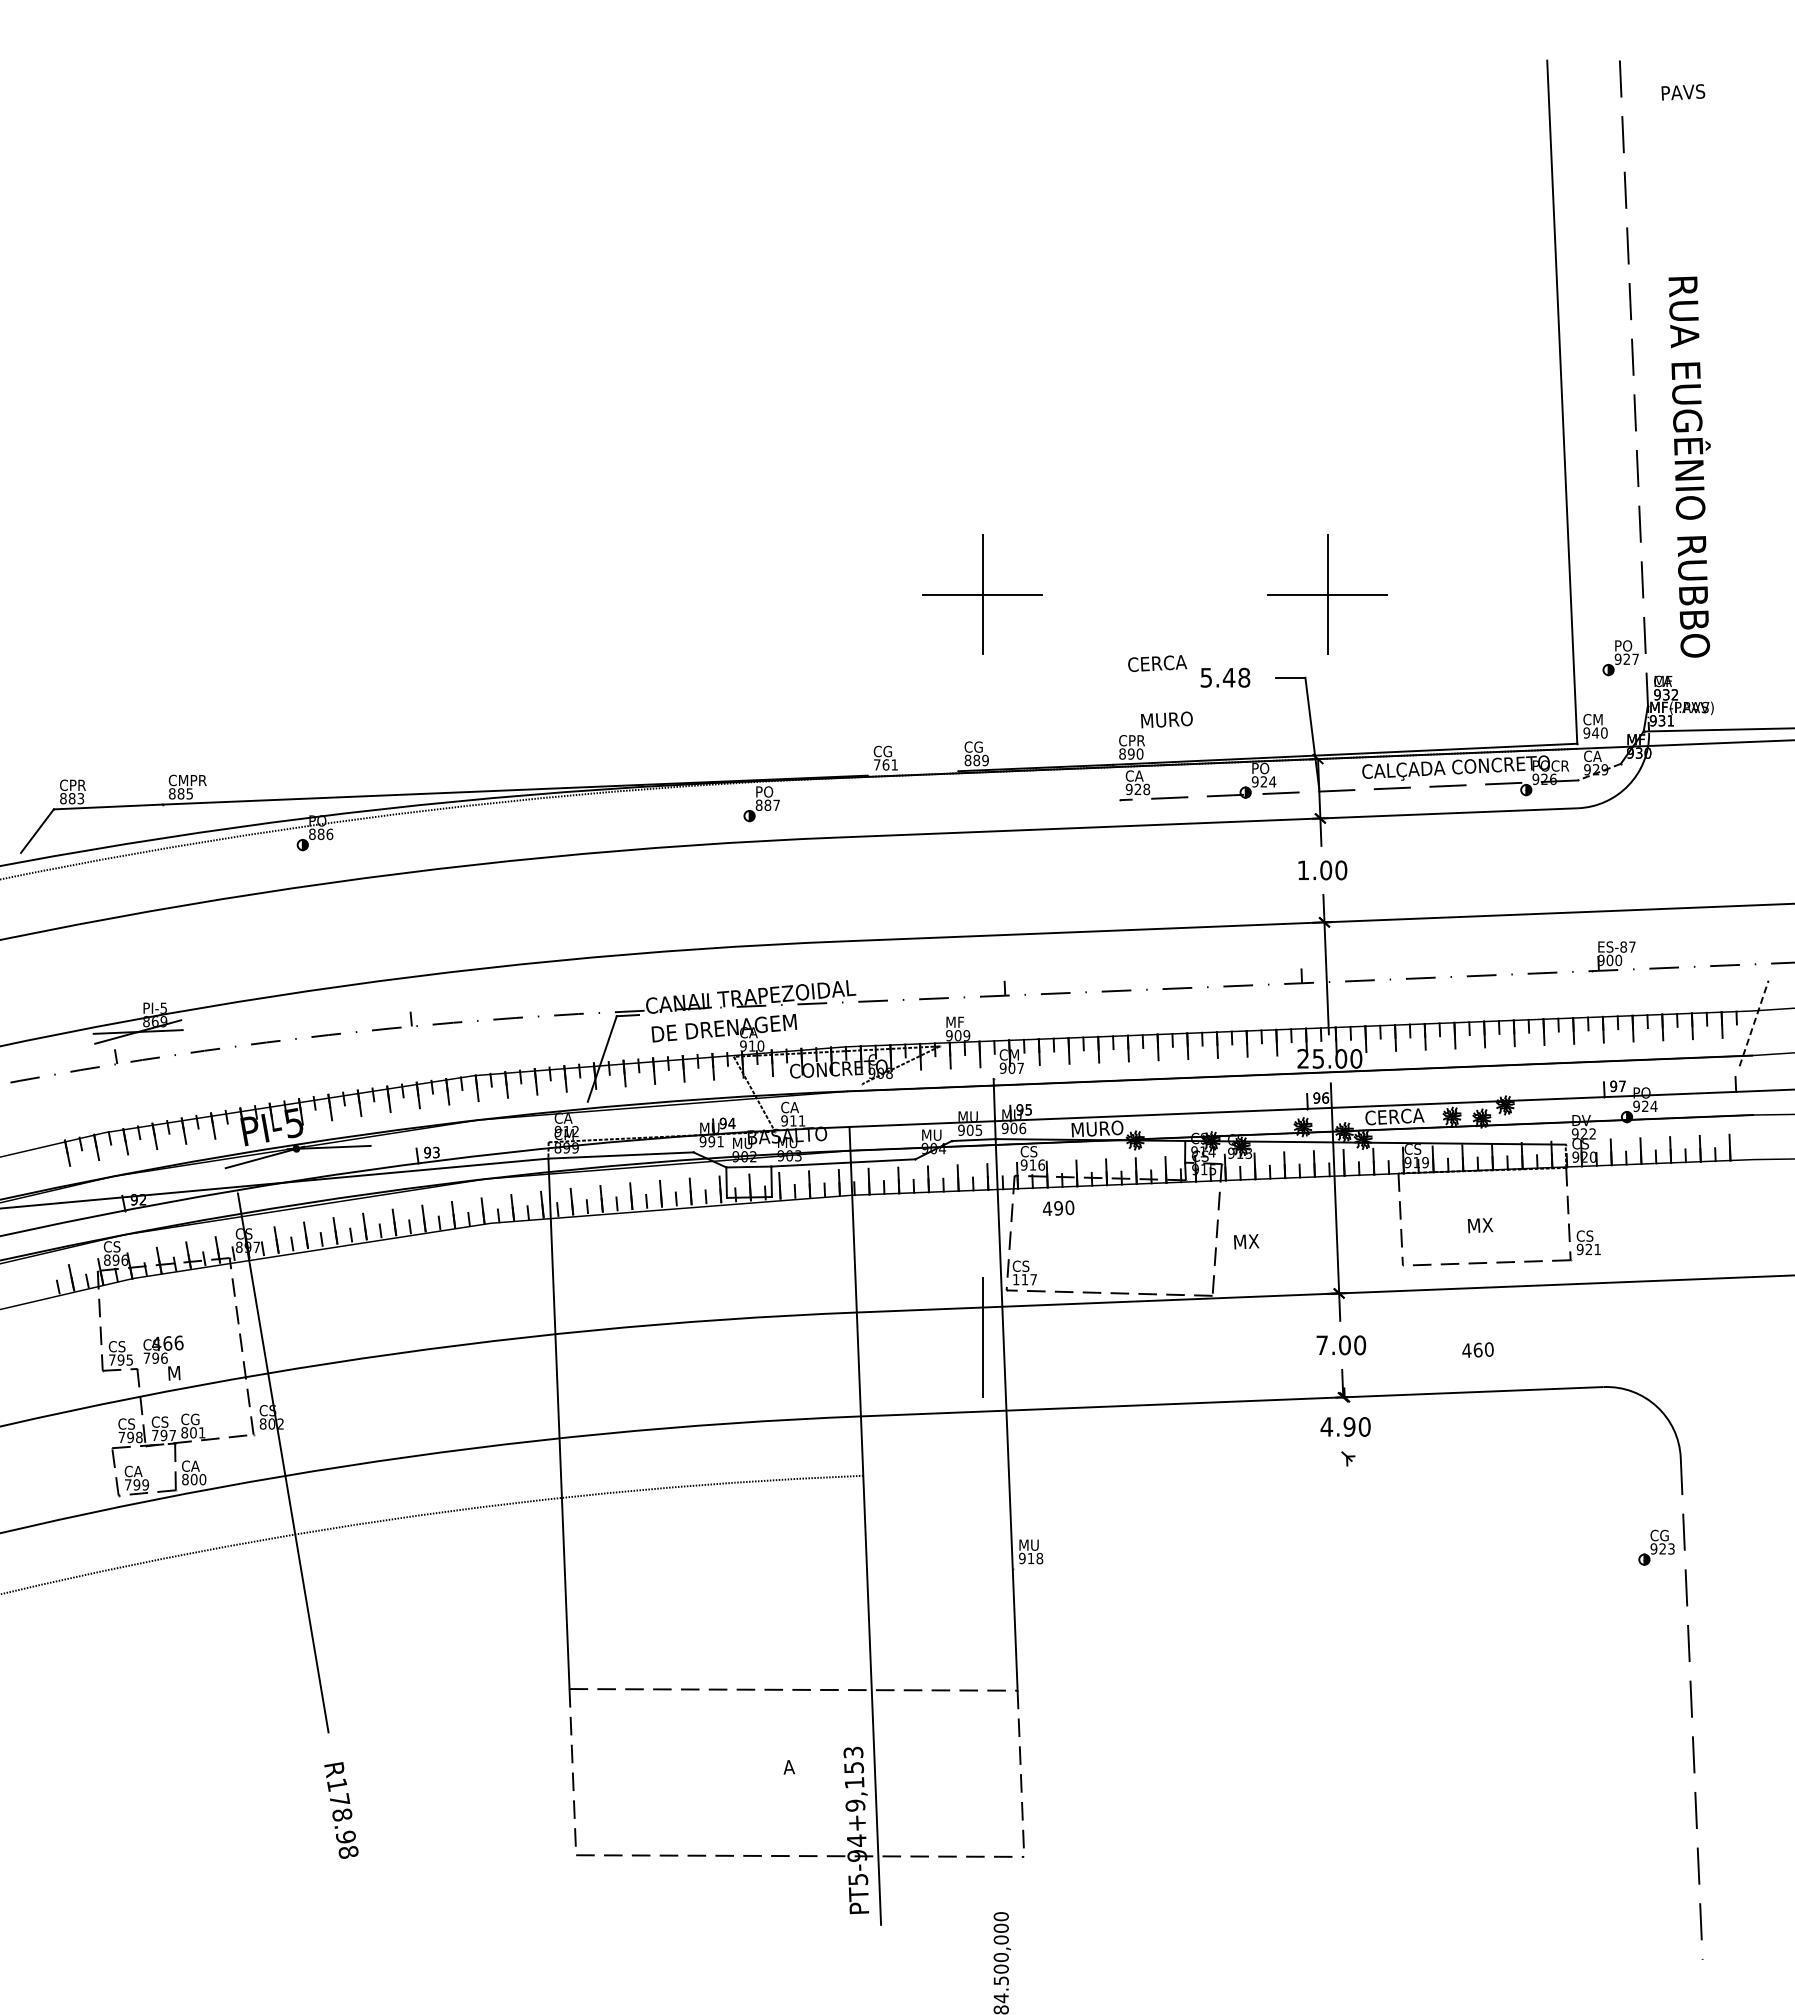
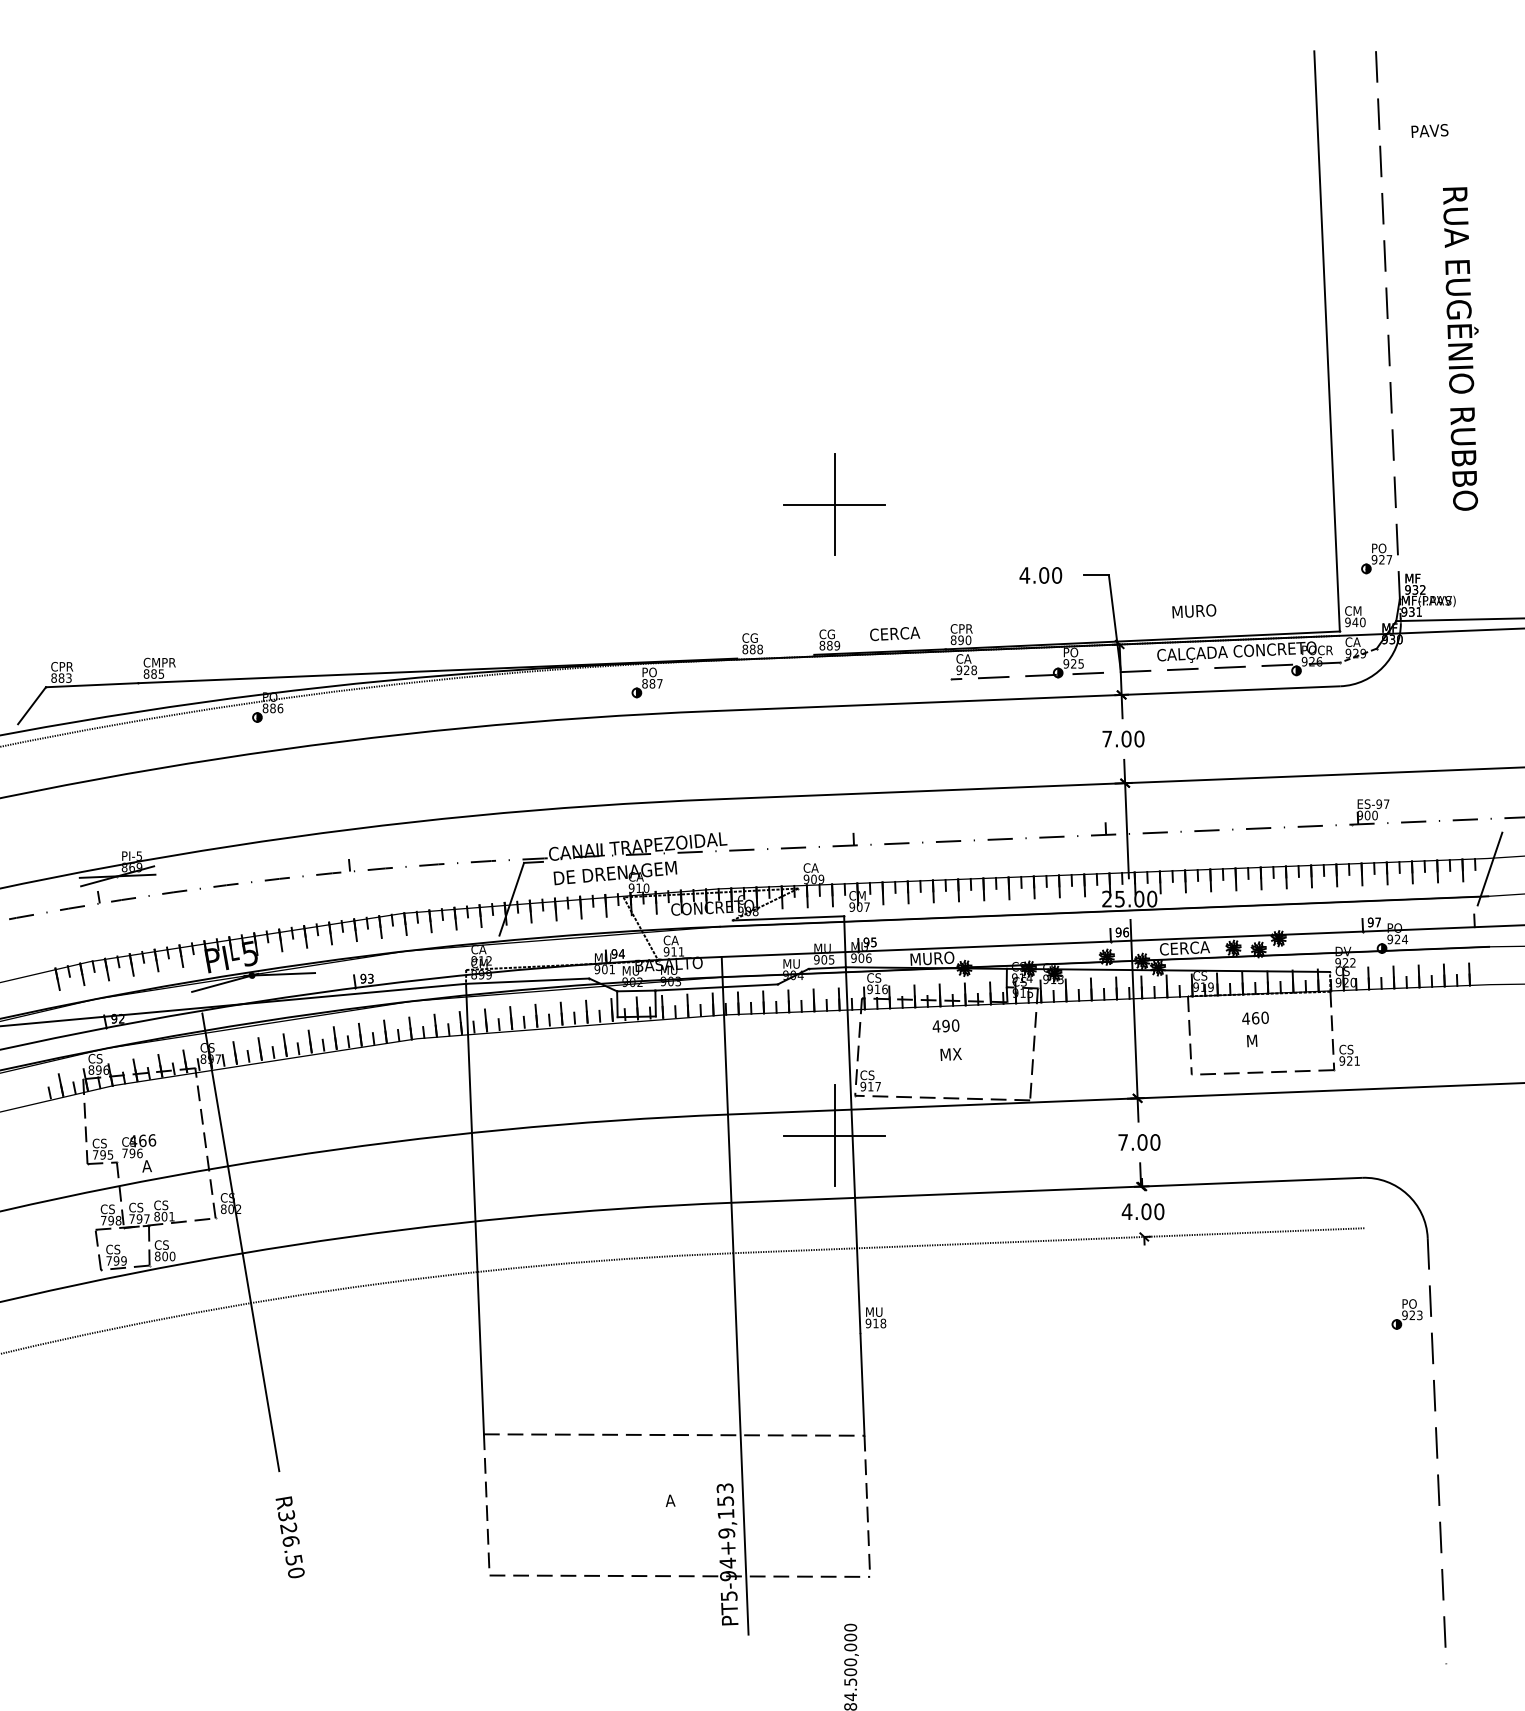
text: (1683, 92) -> (1430, 131), moved
text: (1689, 466) -> (1460, 348), moved
part: (1327, 594) -> (1127, 504), removed
text: (1157, 663) -> (894, 633), moved
text: (1225, 677) -> (1041, 575), 5.48 -> 4.00
text: (1663, 681) -> (1413, 578), CA -> MF
text: (1166, 719) -> (1193, 610), moved
text: (885, 764) -> (752, 649), 761 -> 888
text: (1272, 781) -> (1080, 663), 924 -> 925
text: (1302, 869) -> (1106, 738), 1.00 -> 7.00
text: (1623, 946) -> (1379, 803), ES-87 -> ES-97
text: (954, 1021) -> (810, 867), MF -> CA
line: (1754, 1022) -> (1490, 868), dashed -> solid
line: (927, 1081) -> (787, 918), added
text: (711, 1141) -> (604, 969), 991 -> 901
text: (1058, 1207) -> (945, 1025), moved
text: (1487, 1224) -> (1263, 1039), MX -> M
text: (1246, 1241) -> (951, 1054), moved
text: (1015, 1279) -> (862, 1086), 117 -> 917
line: (982, 1337) -> (834, 1135), added
text: (1477, 1349) -> (1255, 1017), moved
text: (173, 1373) -> (147, 1166), M -> A
text: (194, 1419) -> (165, 1205), CG -> CS
text: (1349, 1426) -> (1146, 1211), 4.90 -> 4.00
line: (1234, 1460) -> (1048, 1240), added
text: (195, 1465) -> (166, 1244), CA -> CS
text: (137, 1471) -> (117, 1249), CA -> CS
text: (1659, 1535) -> (1409, 1303), CG -> PO
text: (342, 1818) -> (291, 1544), R178.98 -> R326.50

